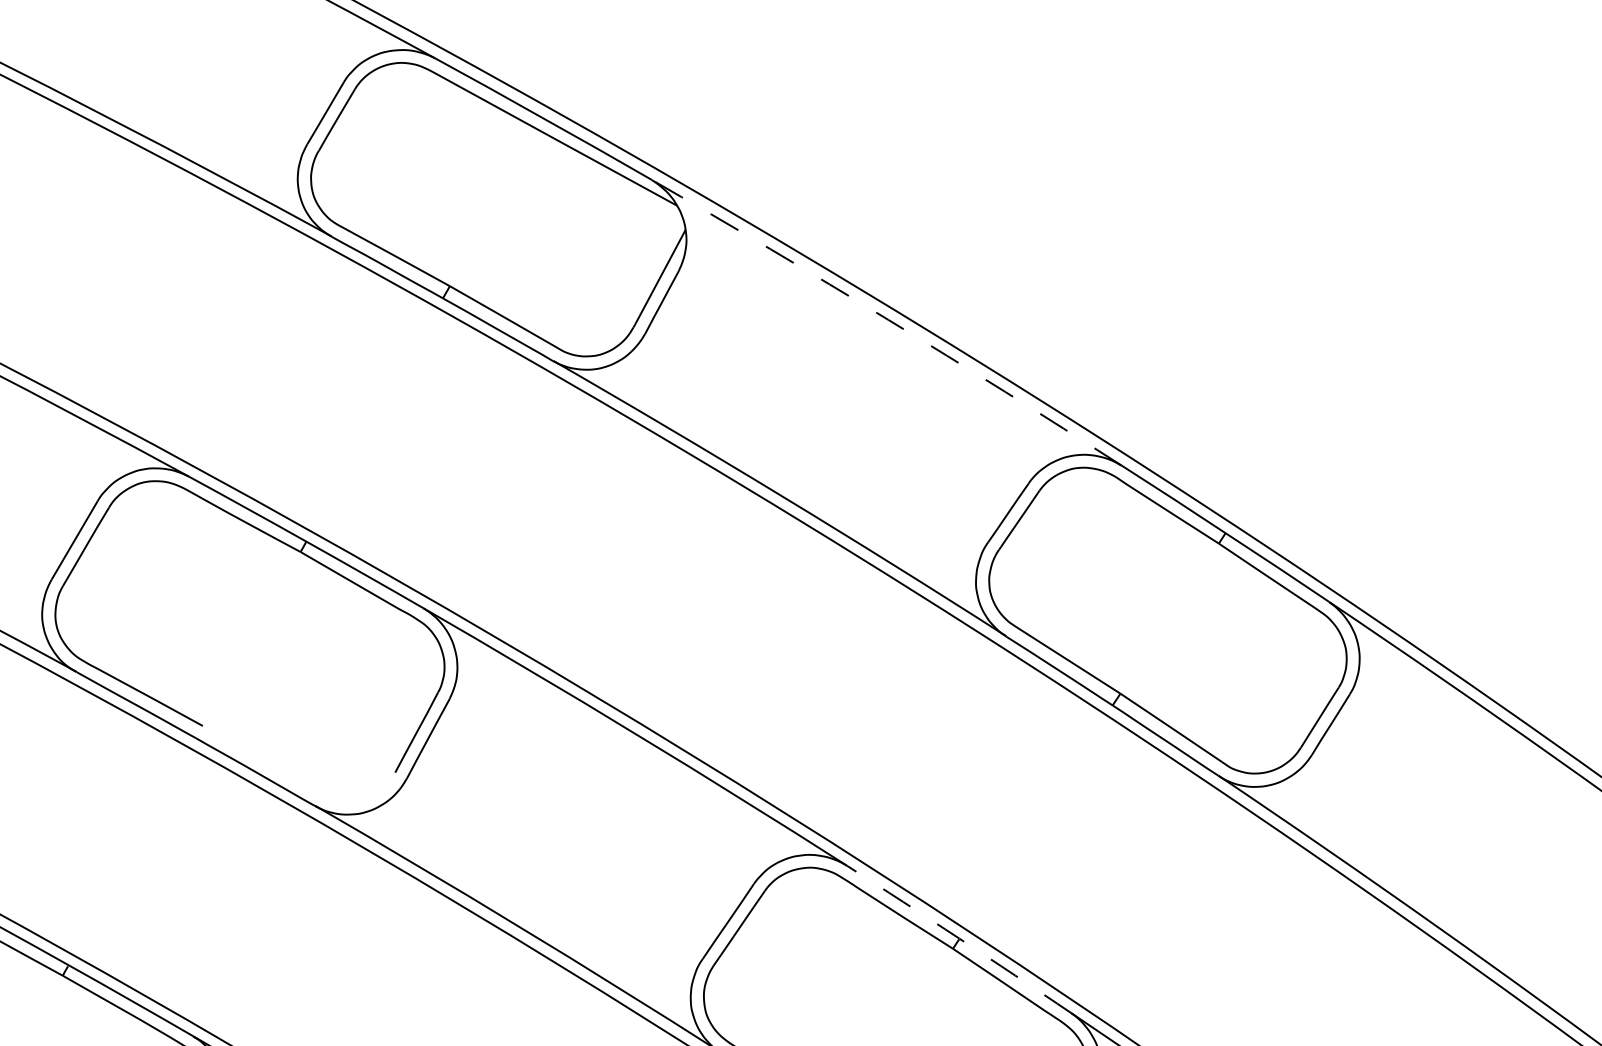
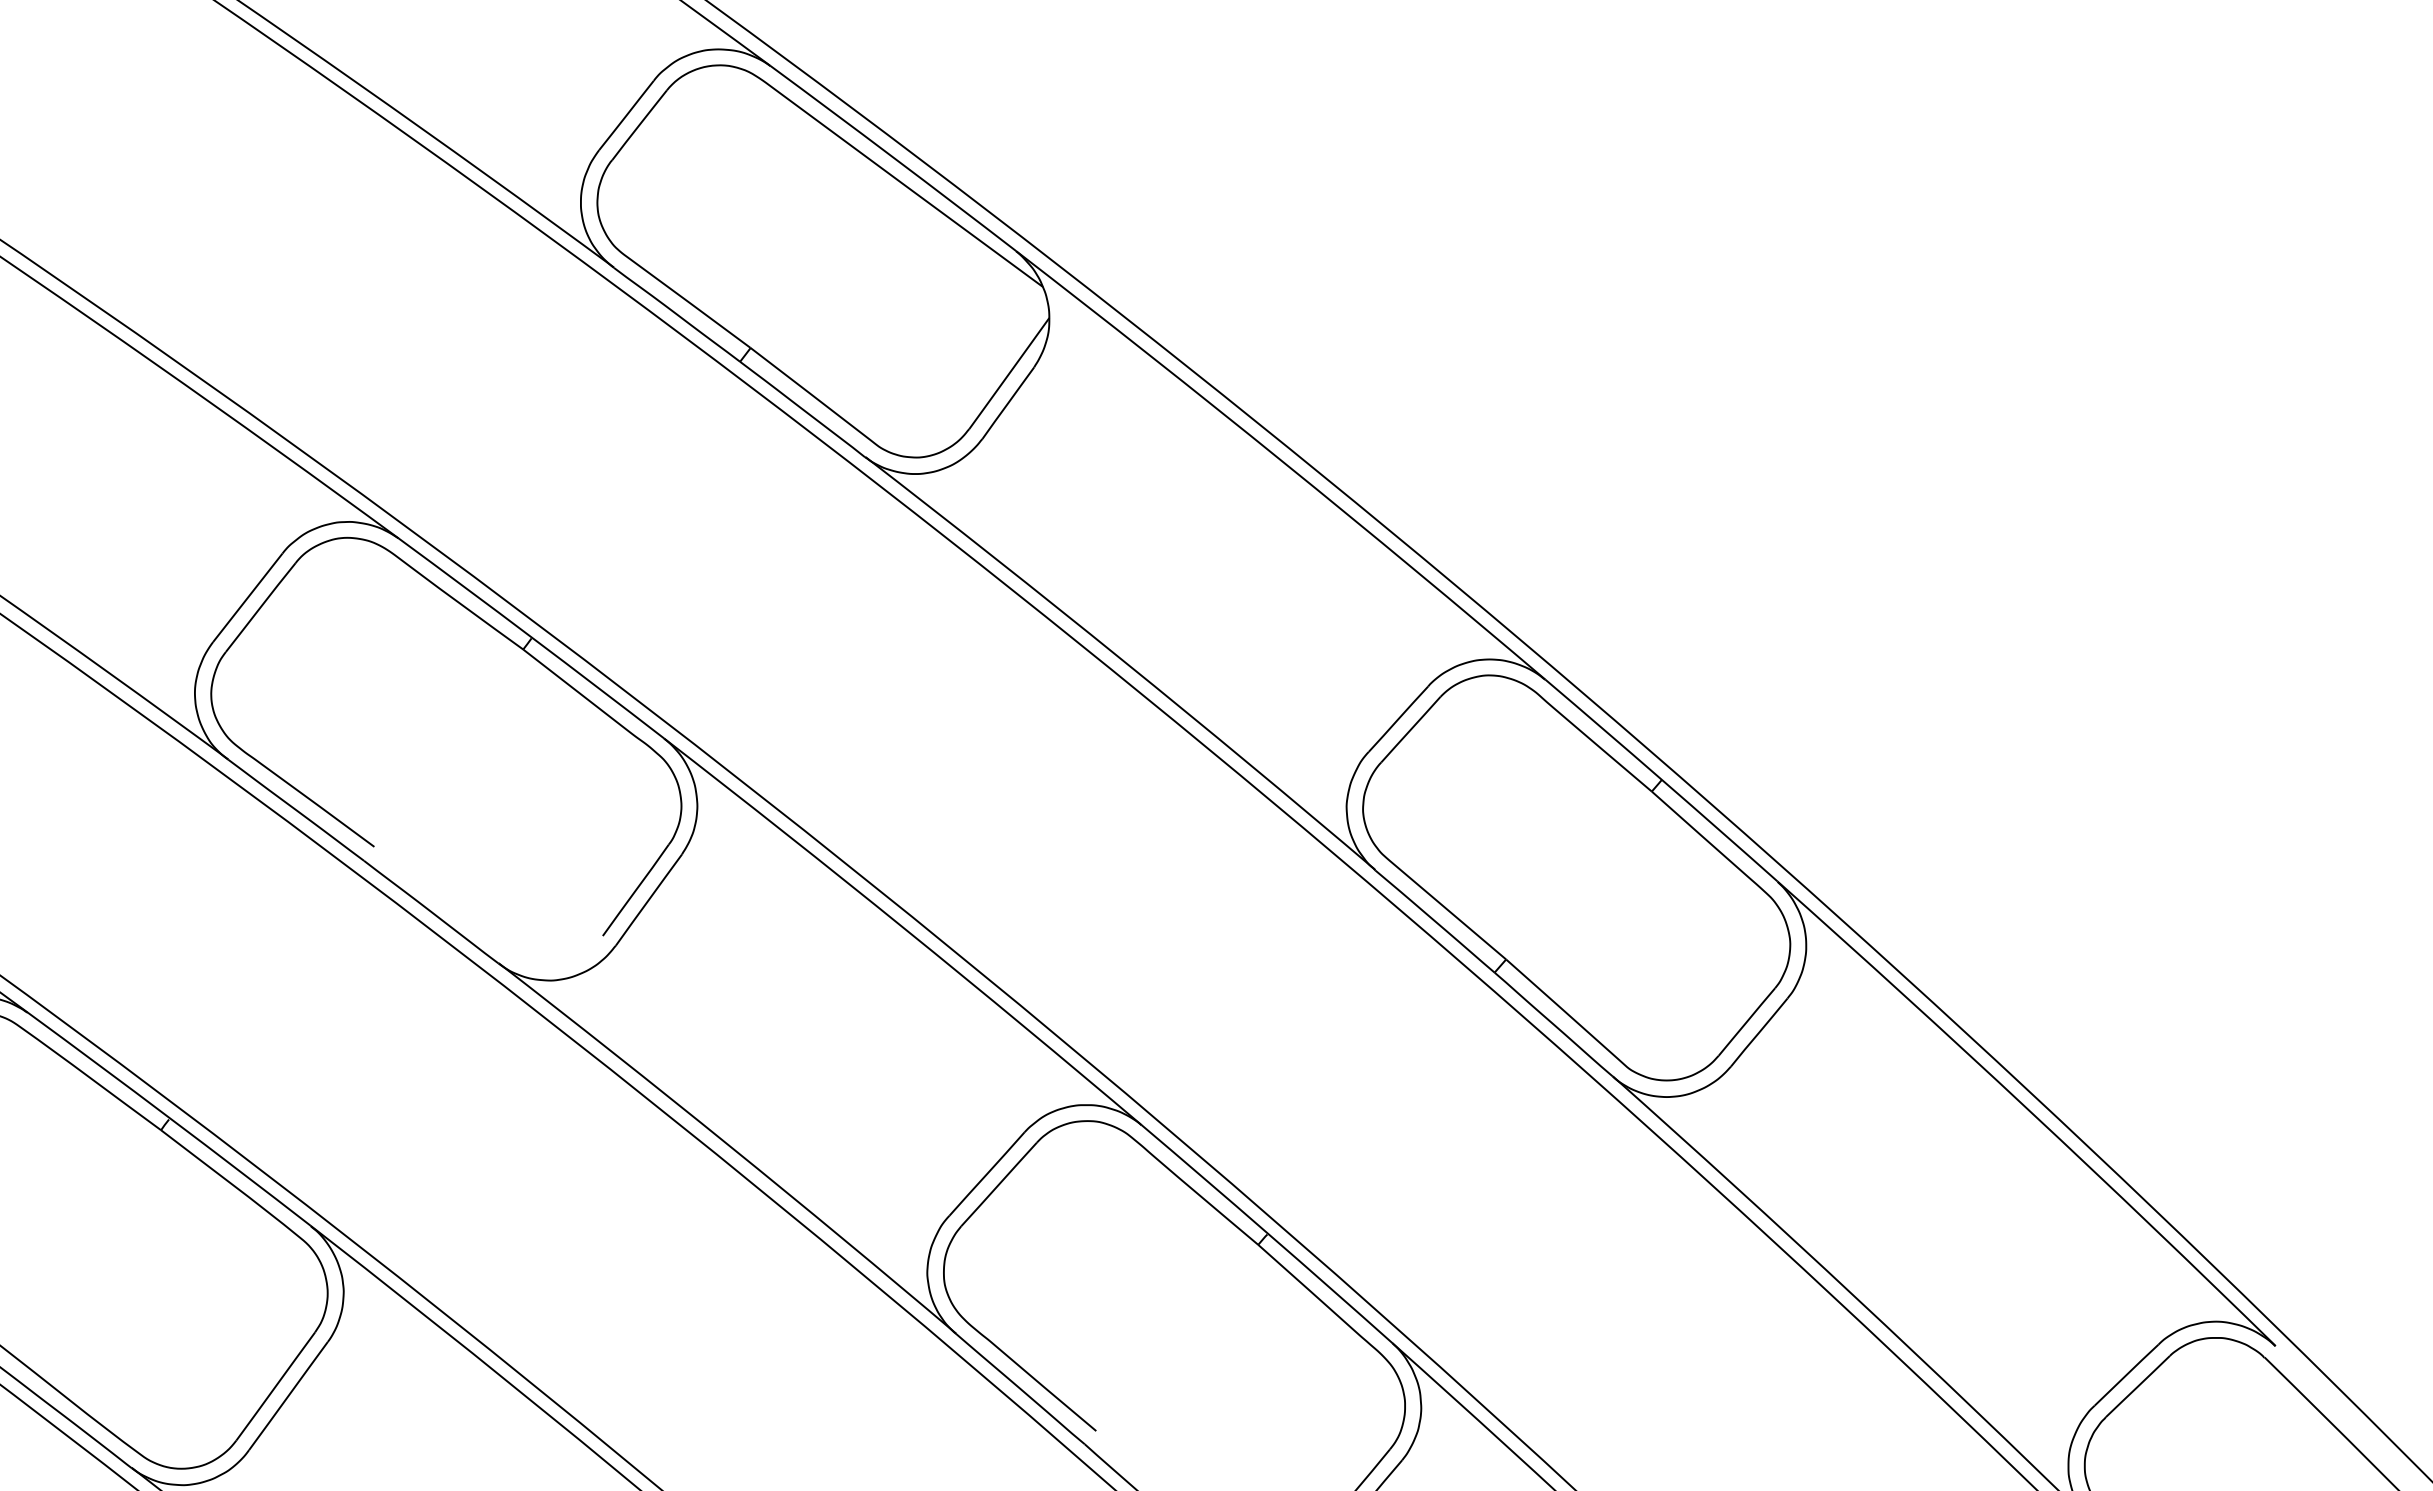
arc: (888, 320) -> (1283, 462), dashed -> solid
arc: (959, 938) -> (1267, 1233), dashed -> solid

